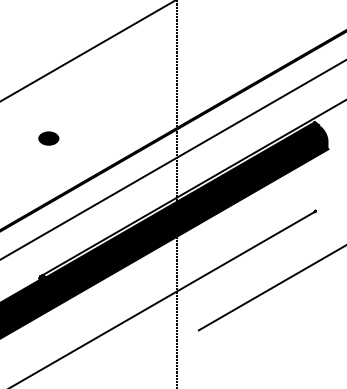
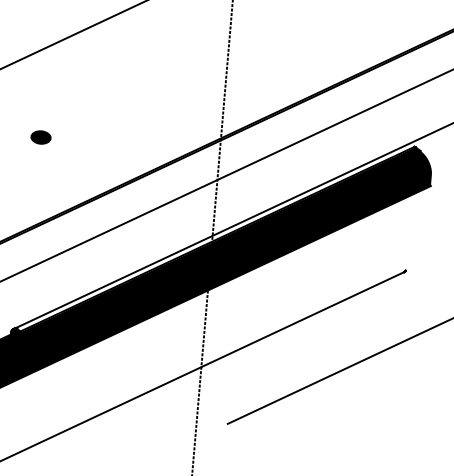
part: (48, 138) -> (40, 137), size x0.71

